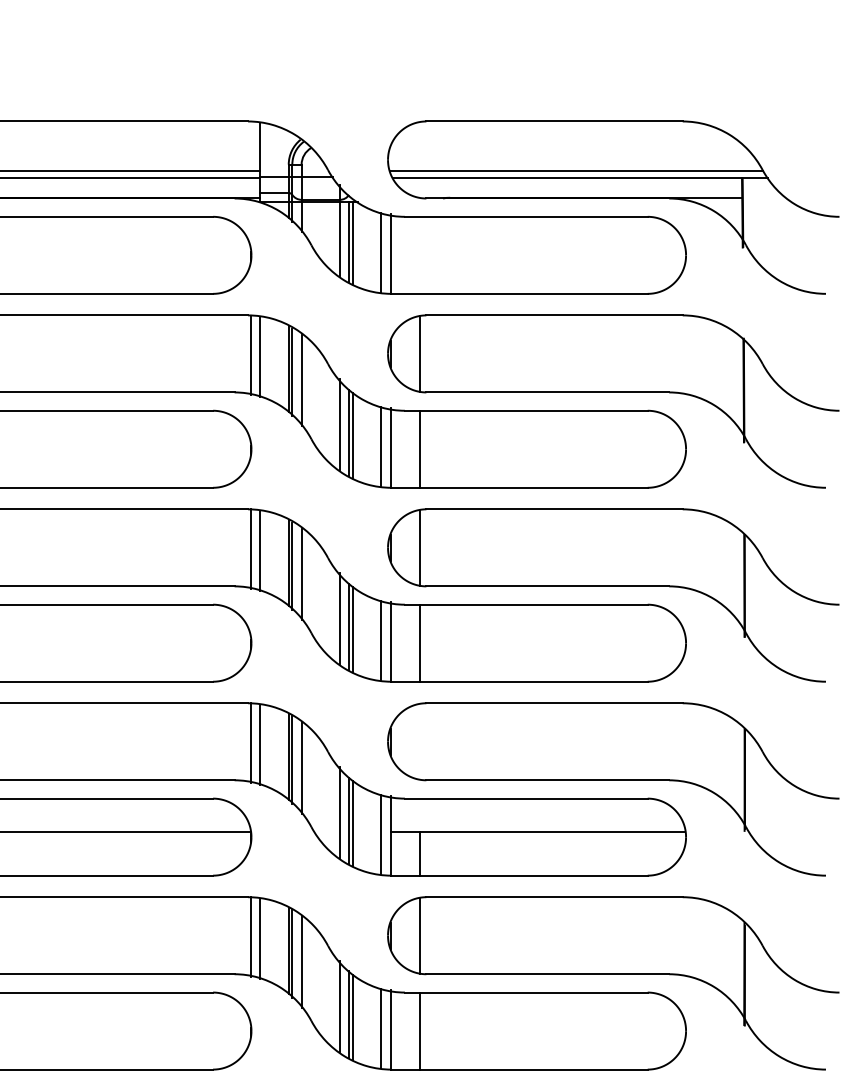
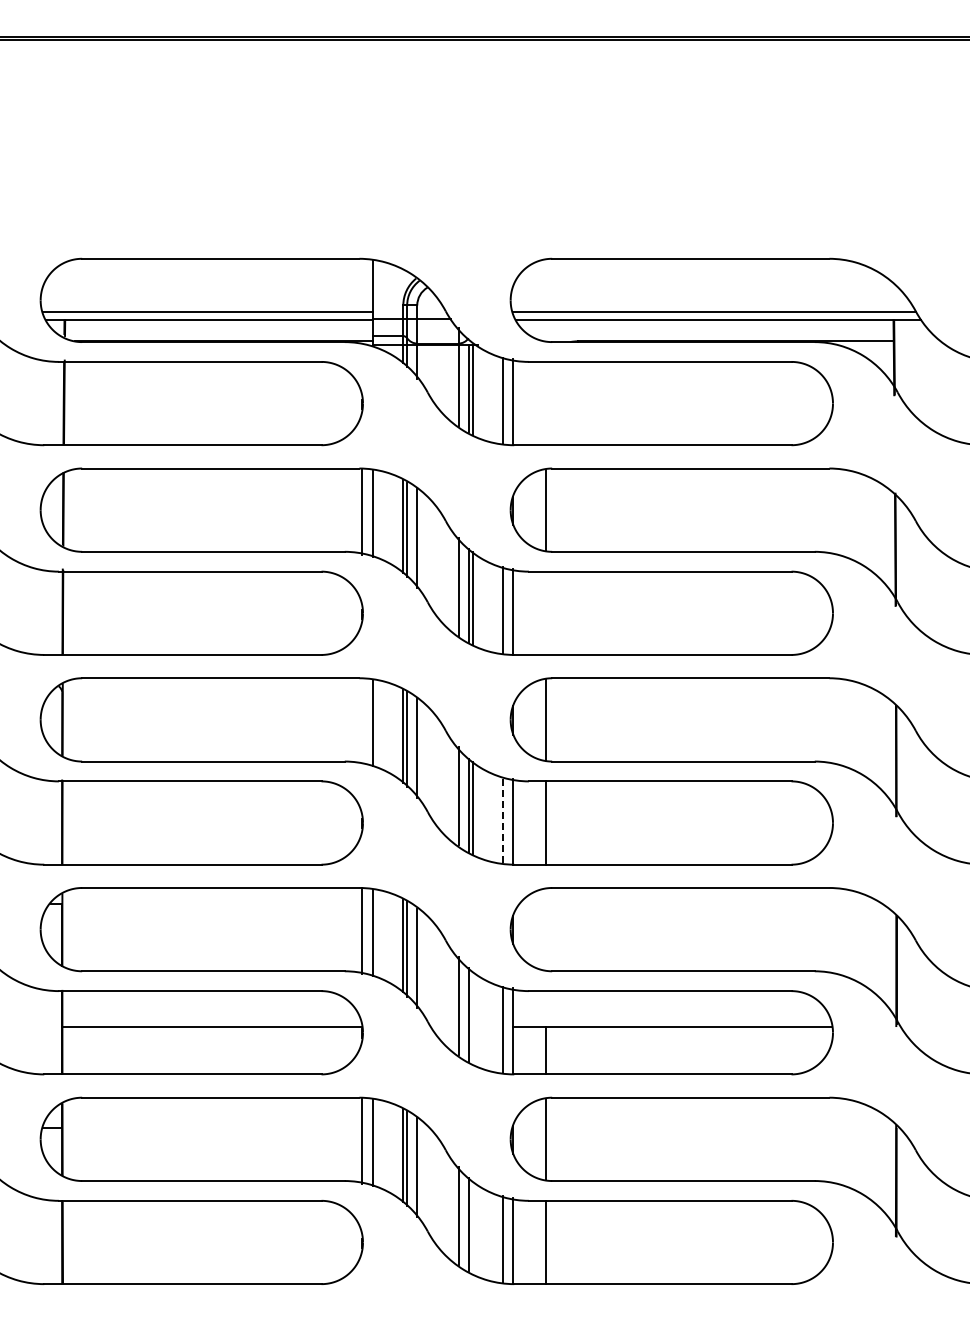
line: (420, 448) -> (545, 612), removed
line: (251, 549) -> (362, 721), removed
line: (381, 639) -> (503, 819), solid -> dashed
line: (352, 823) -> (472, 1017), removed
line: (352, 1017) -> (472, 1227), removed

